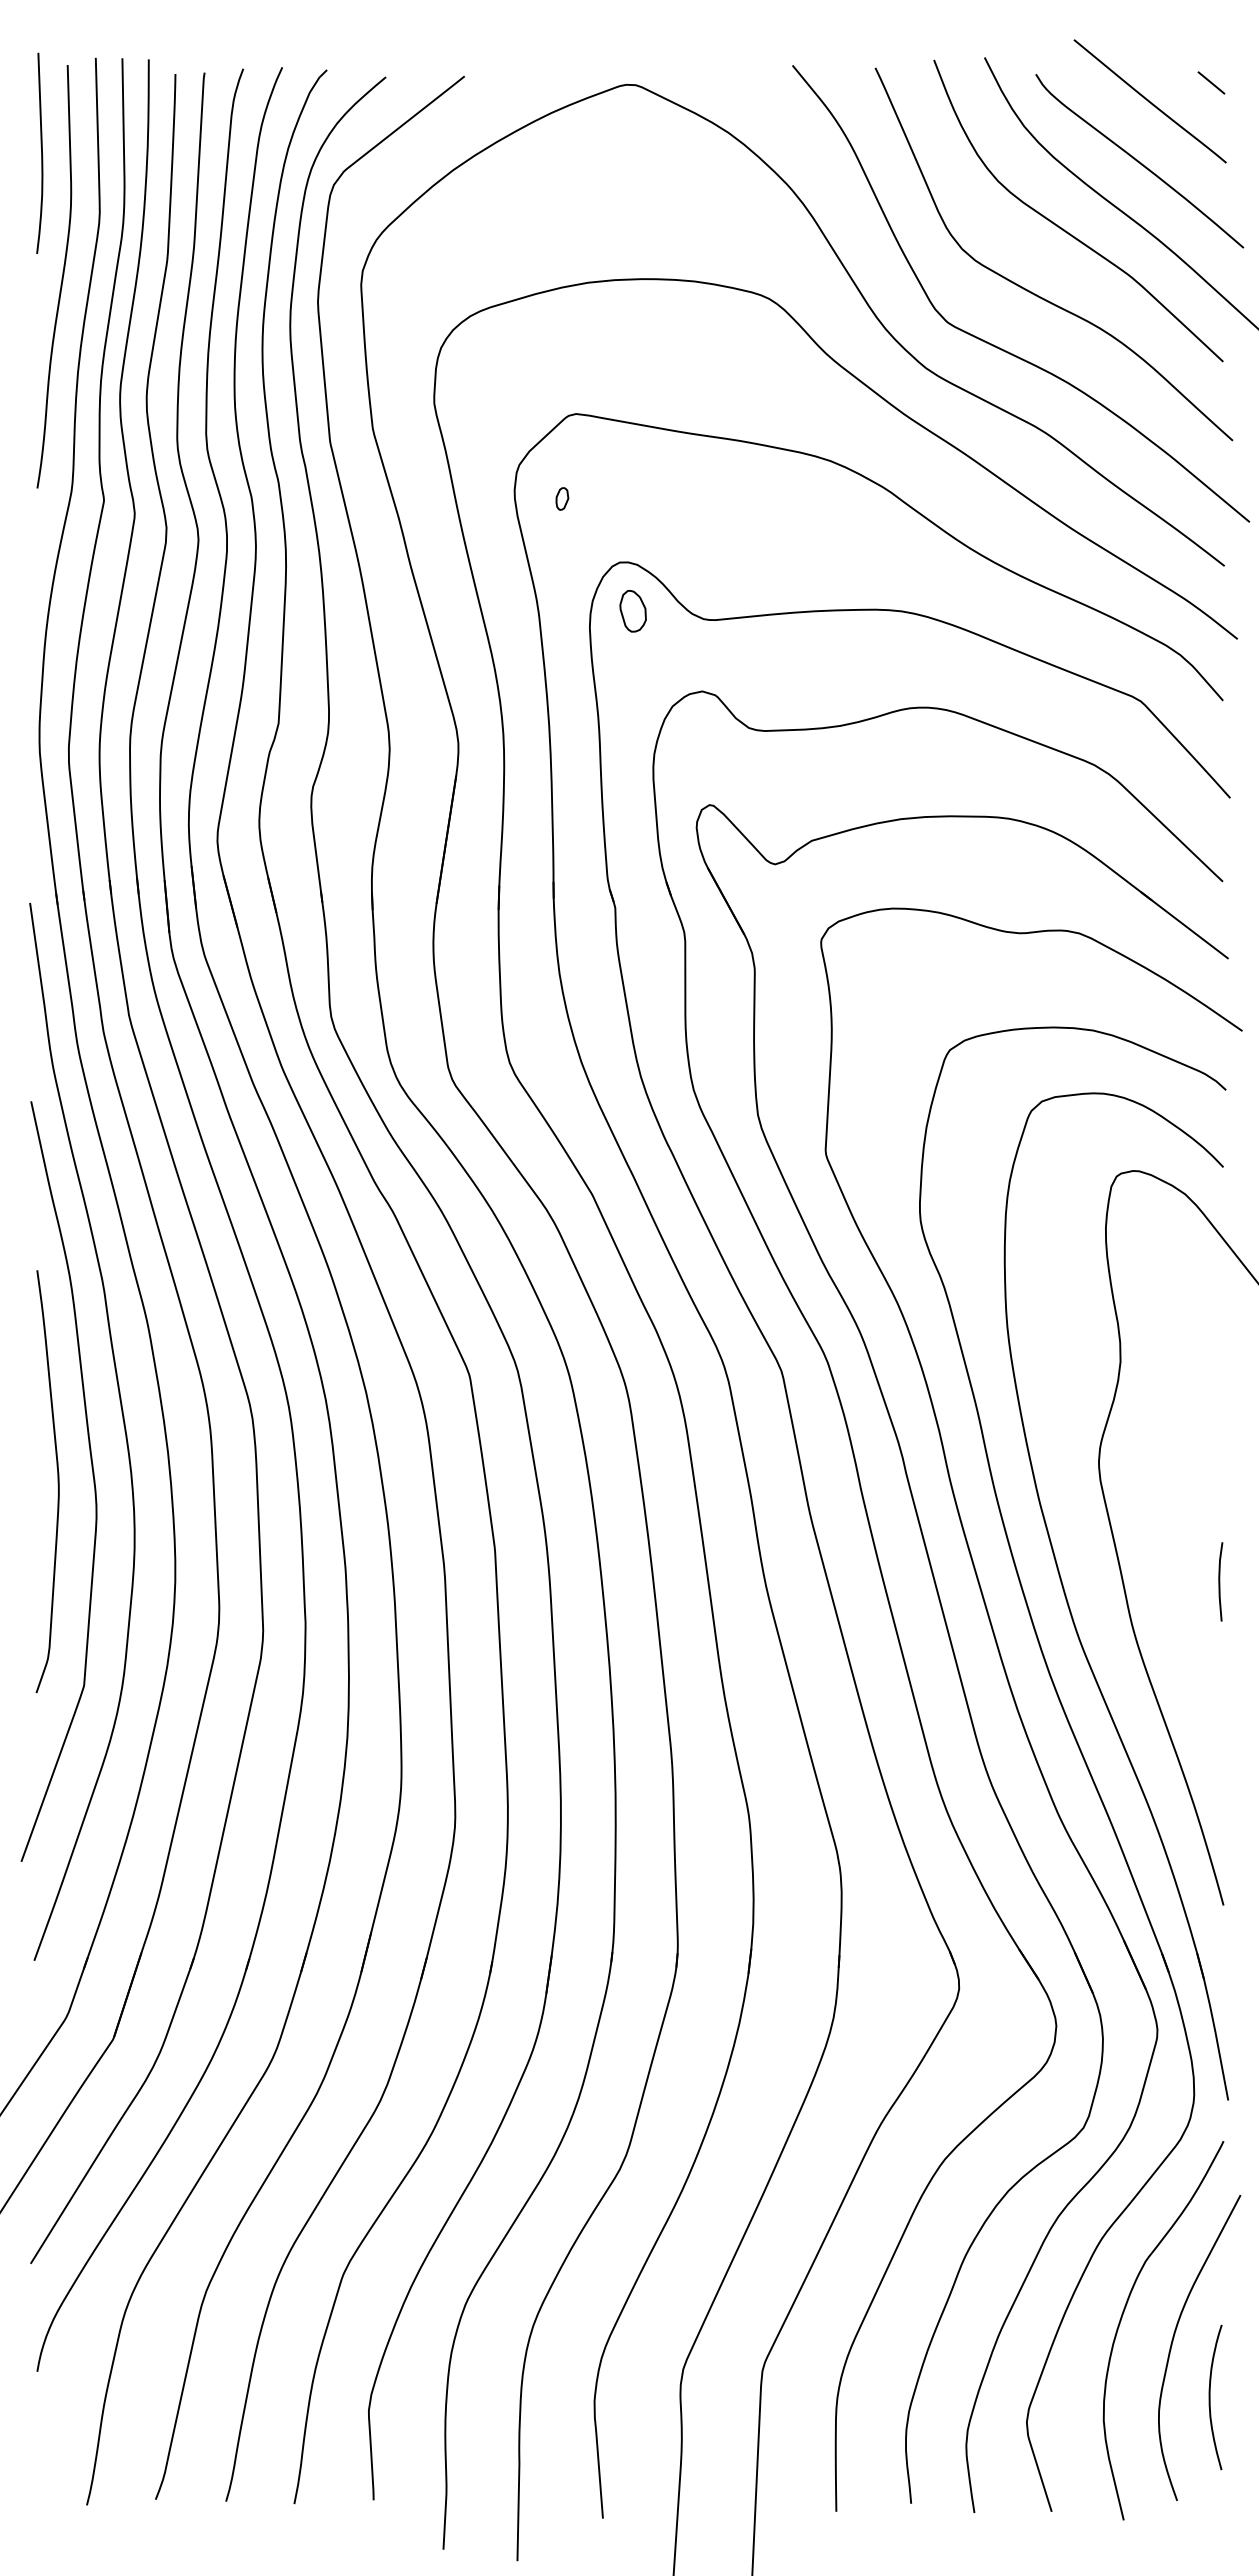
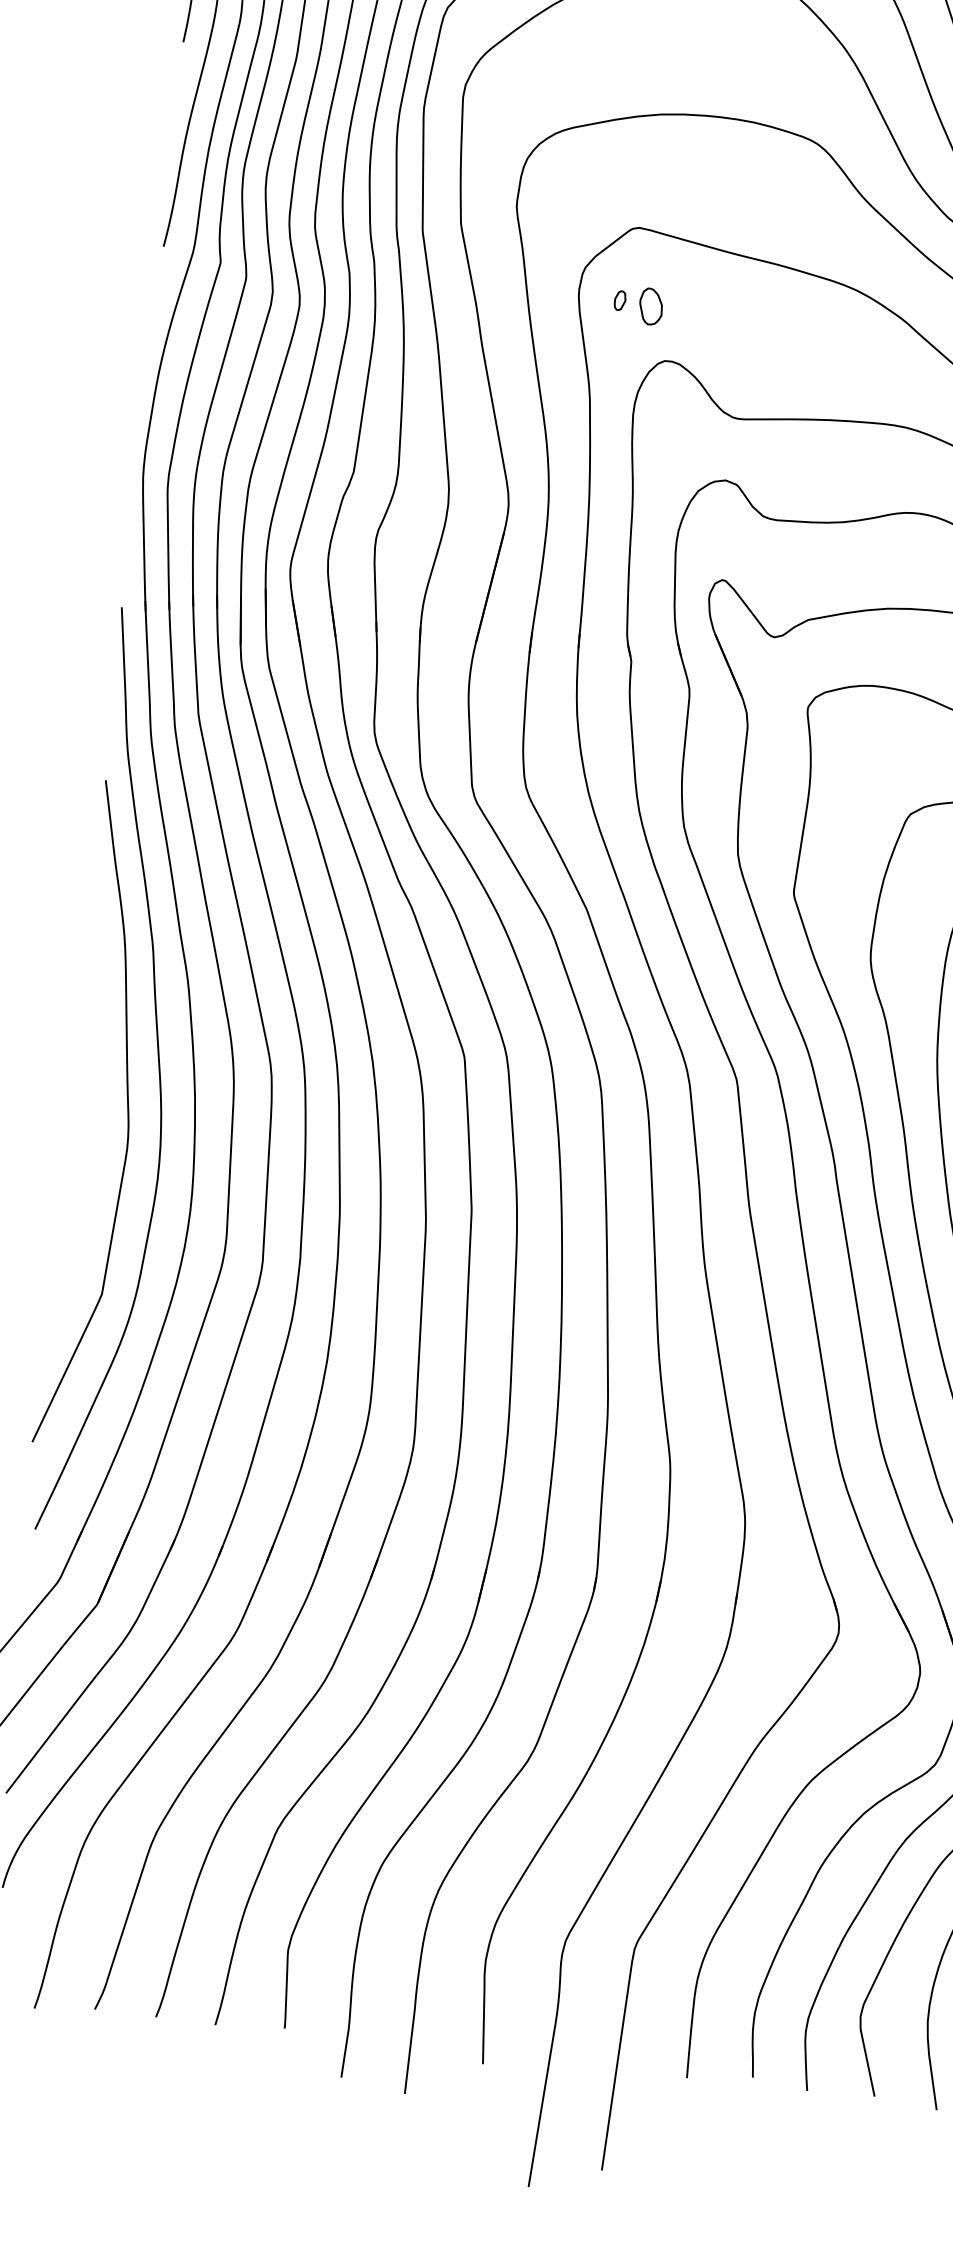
part: (632, 611) -> (650, 306), moved
curve: (57, 1481) -> (96, 1113), removed

